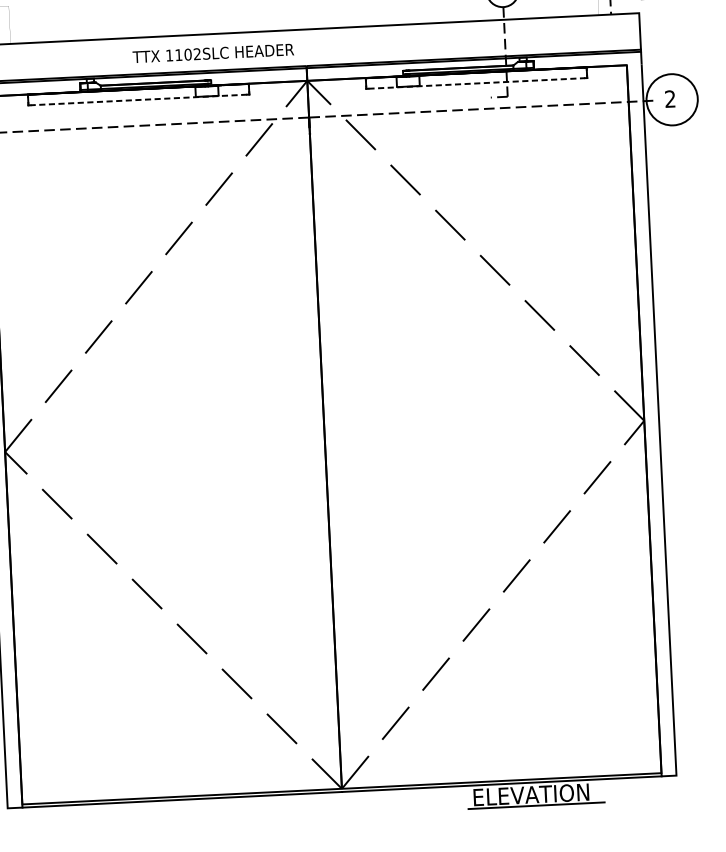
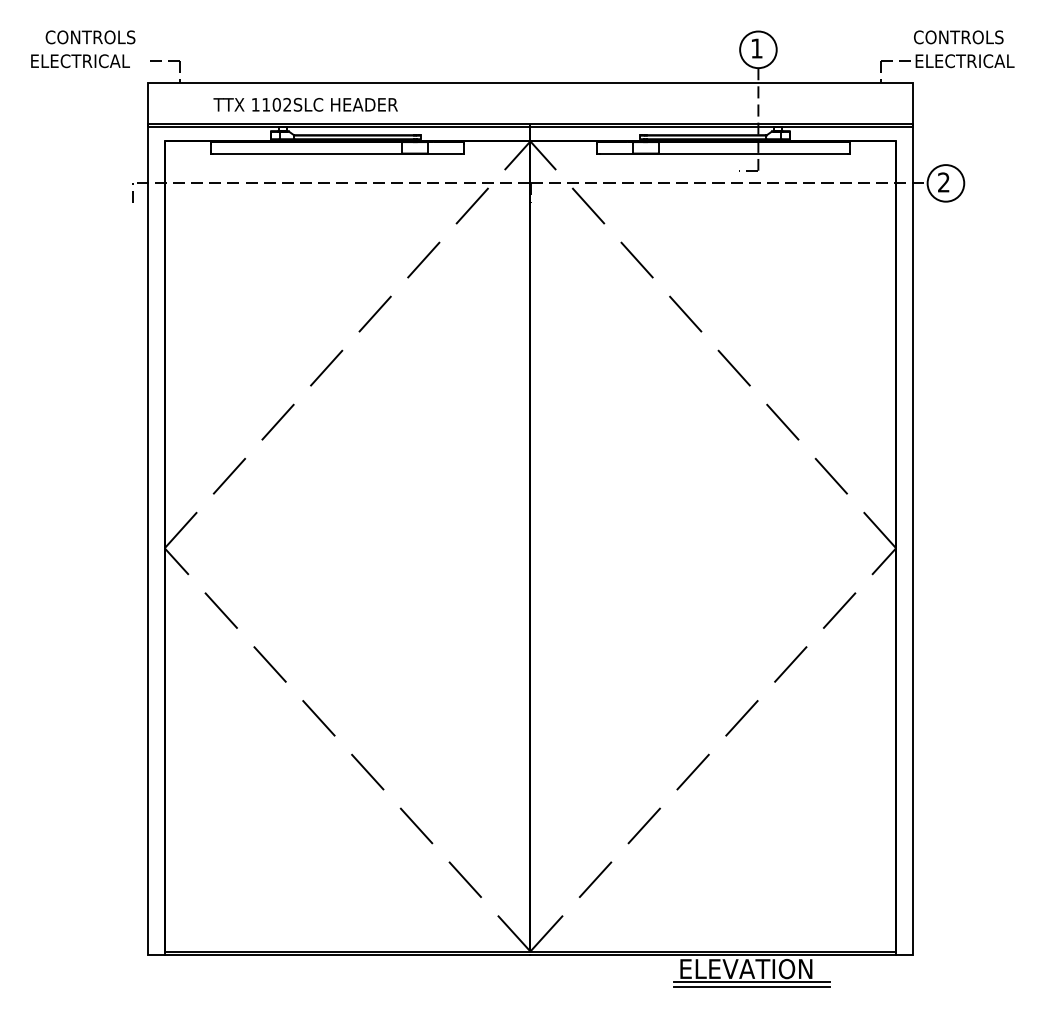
text: (213, 53) -> (305, 104), moved
line: (476, 83) -> (723, 153), dashed -> solid
line: (139, 99) -> (337, 153), dashed -> solid
circle: (671, 99) -> (945, 183), size x0.62
line: (536, 809) -> (751, 986), added

